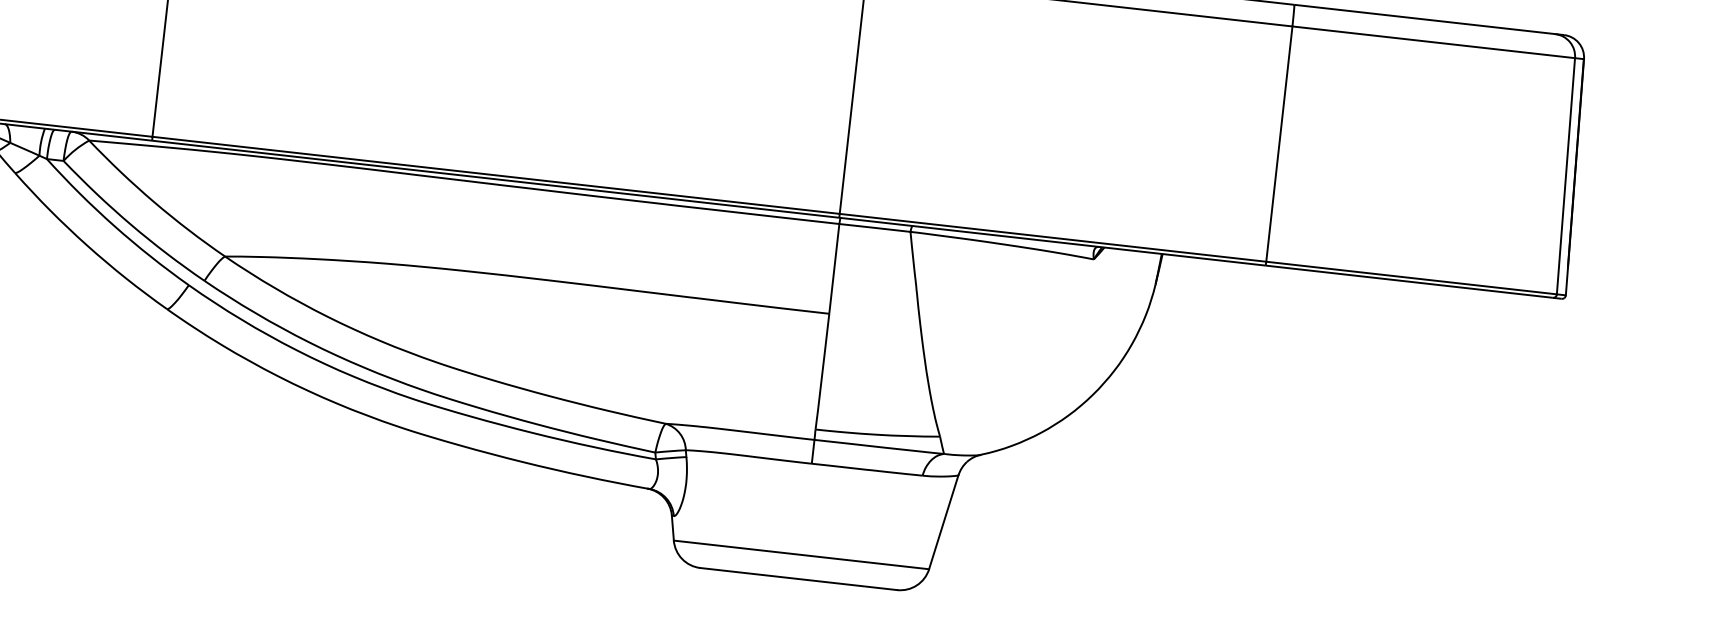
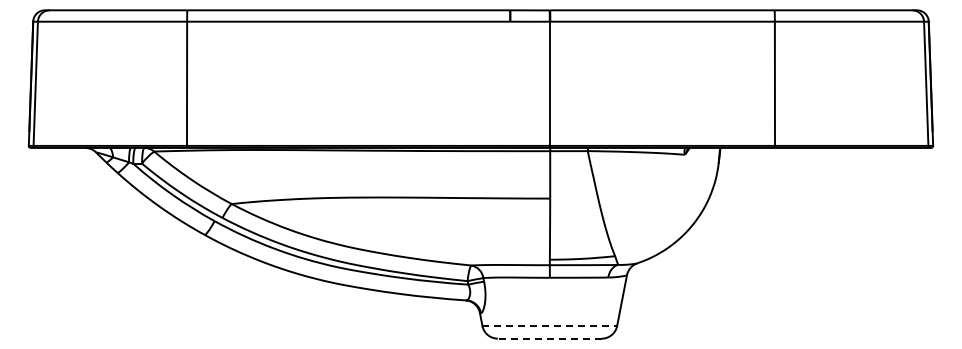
line: (802, 554) -> (550, 325), solid -> dashed
line: (798, 578) -> (549, 338), solid -> dashed

